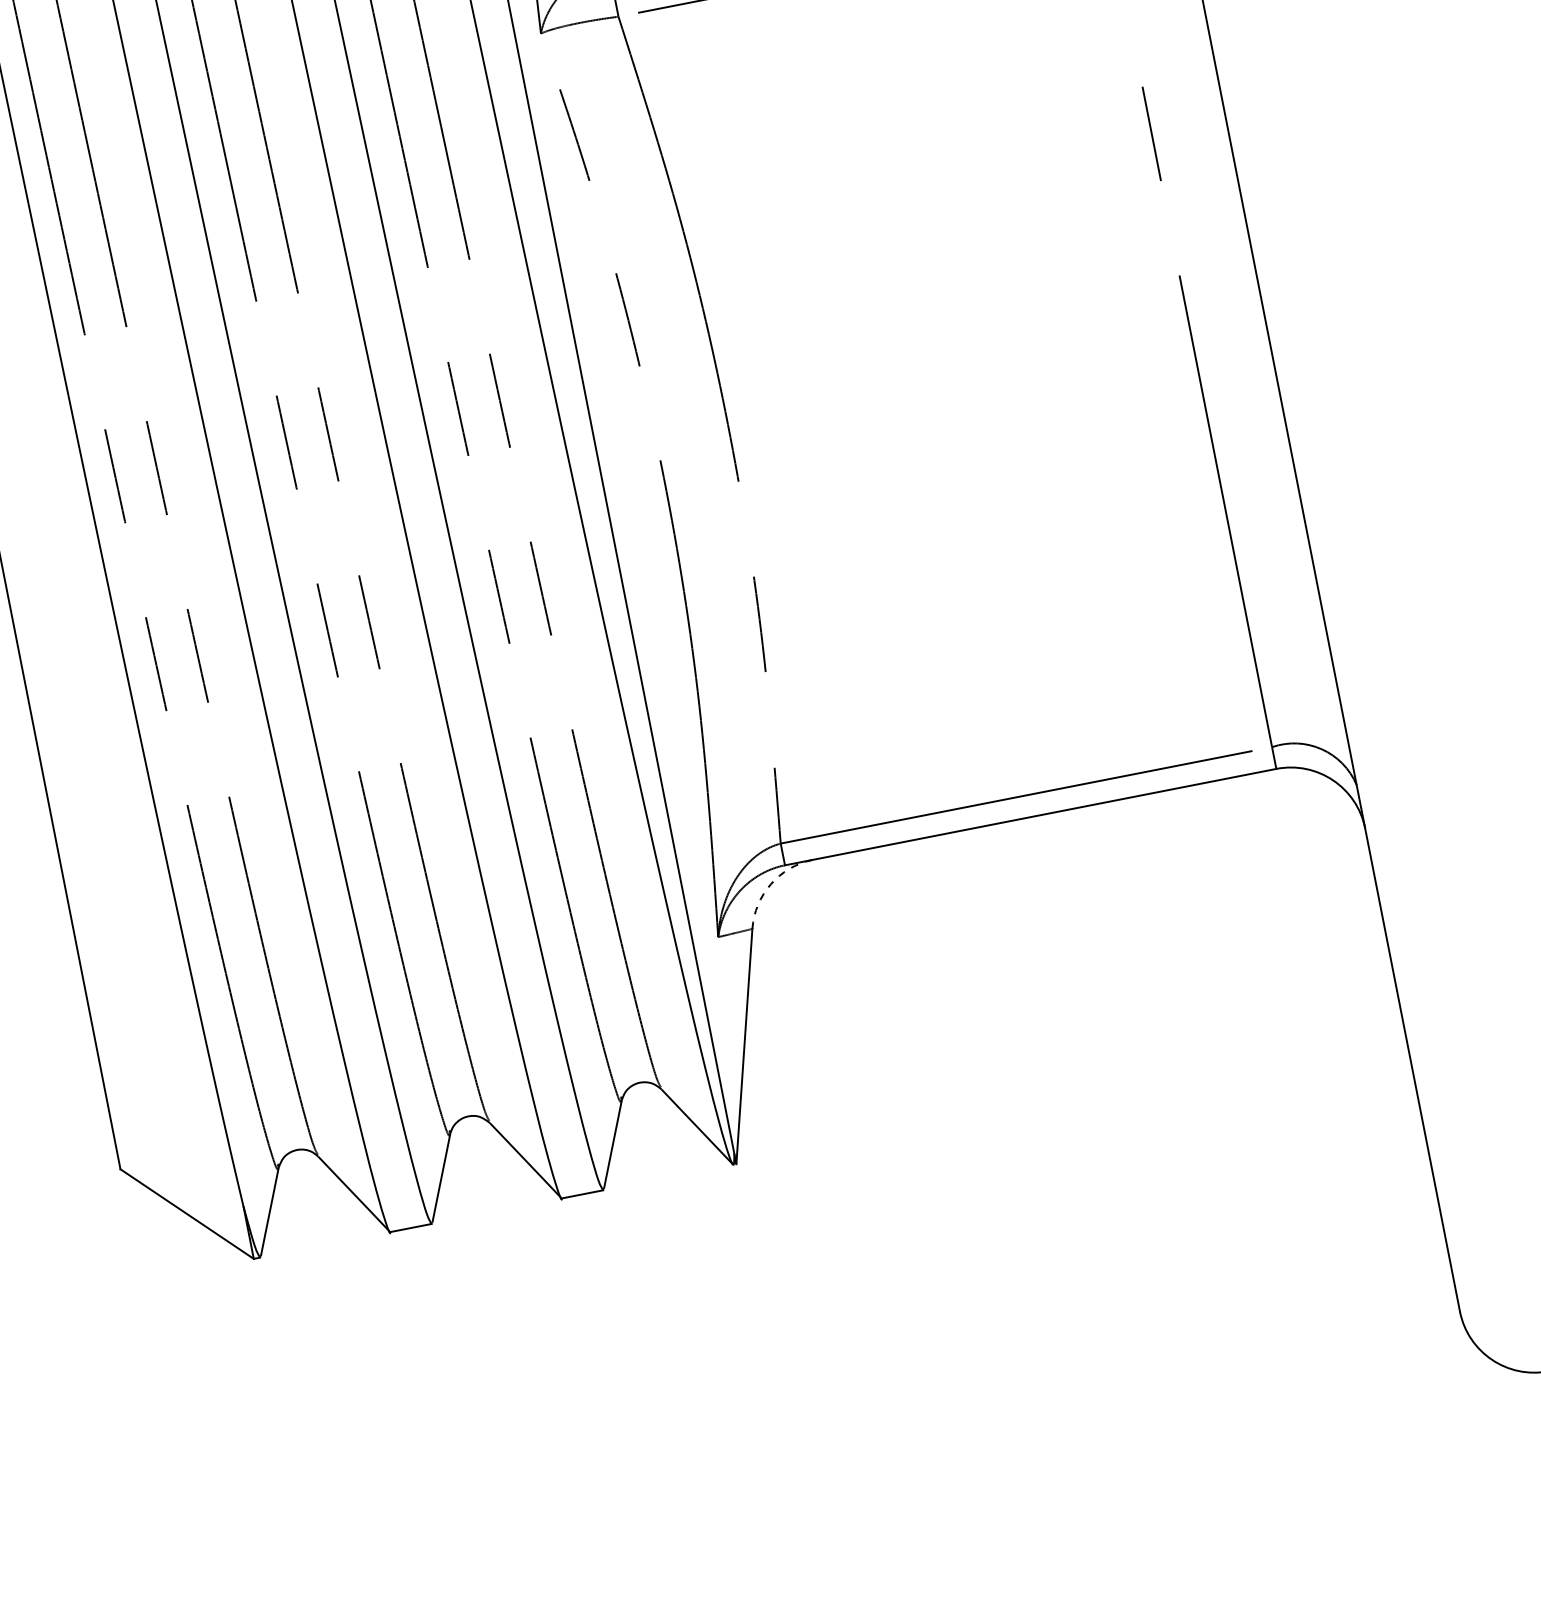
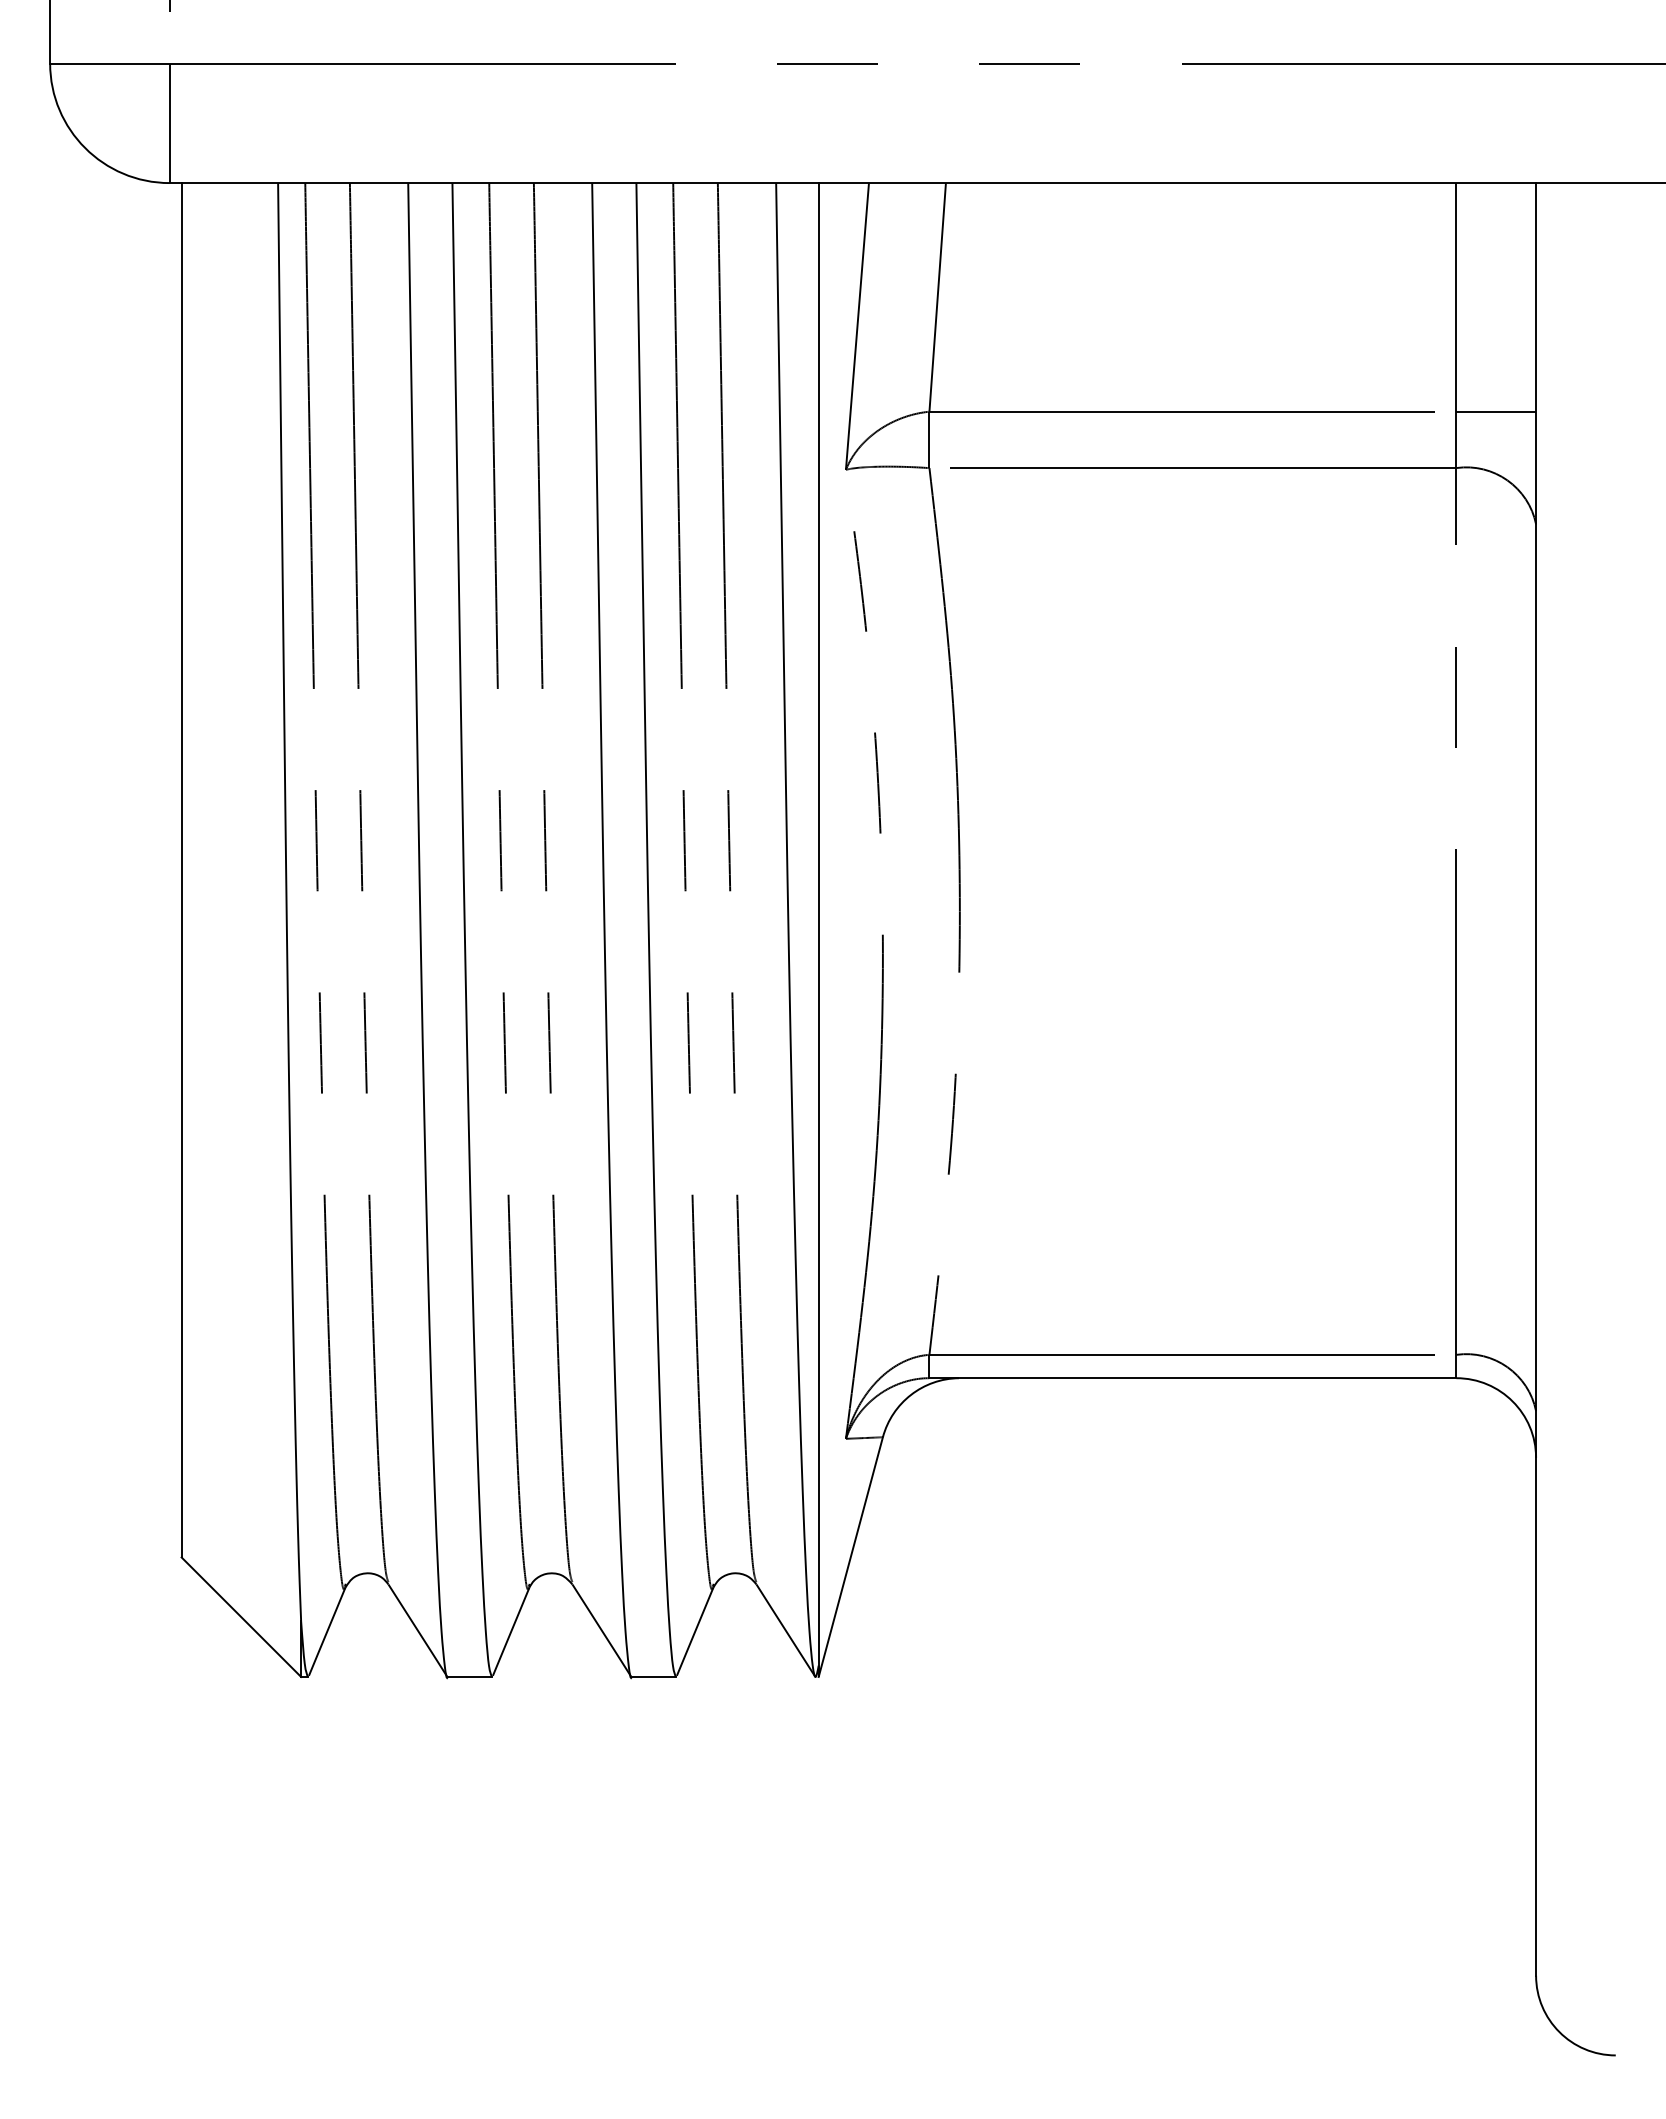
arc: (771, 883) -> (911, 1394), dashed -> solid

